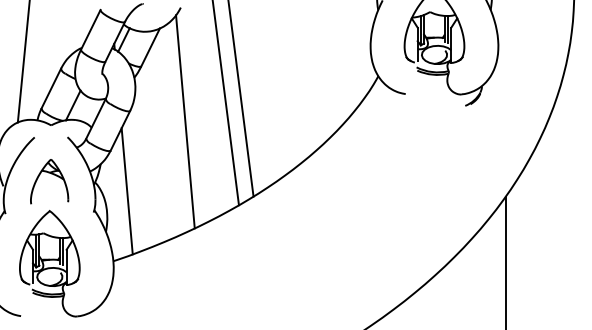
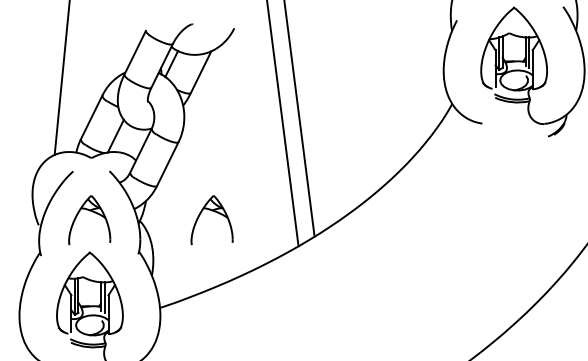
line: (185, 121) -> (239, 153), removed
part: (164, 175) -> (216, 213), added
line: (126, 191) -> (174, 231), removed

